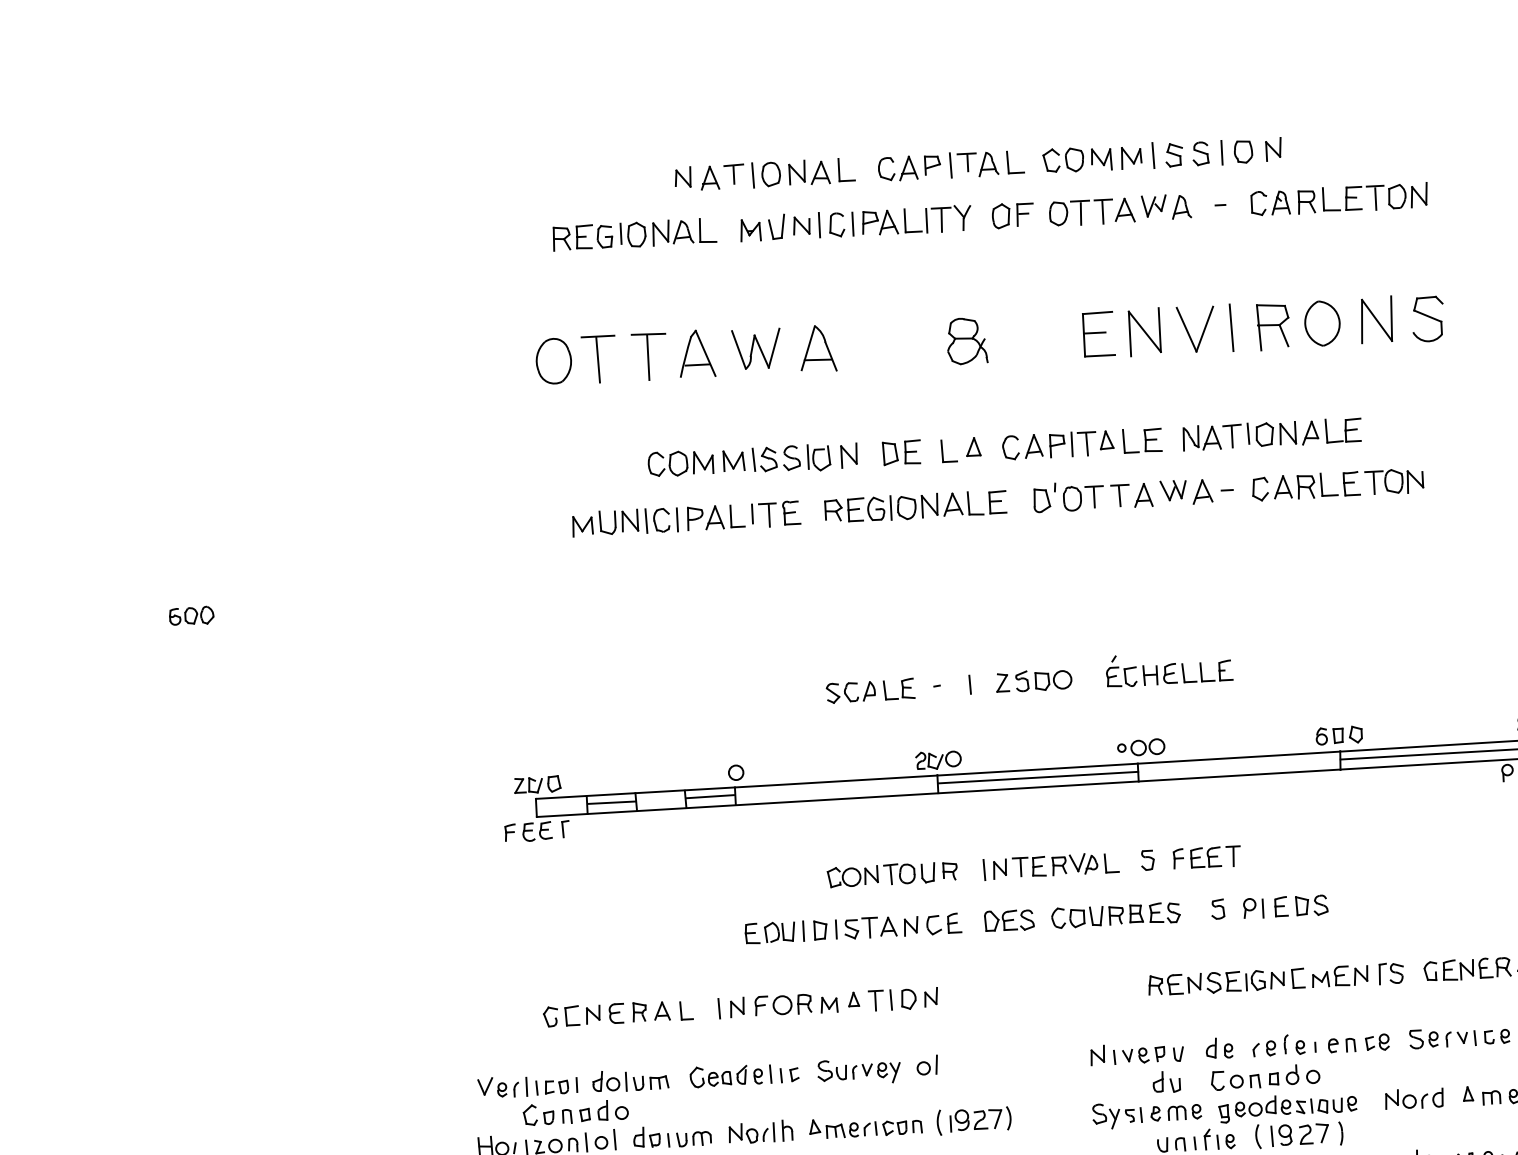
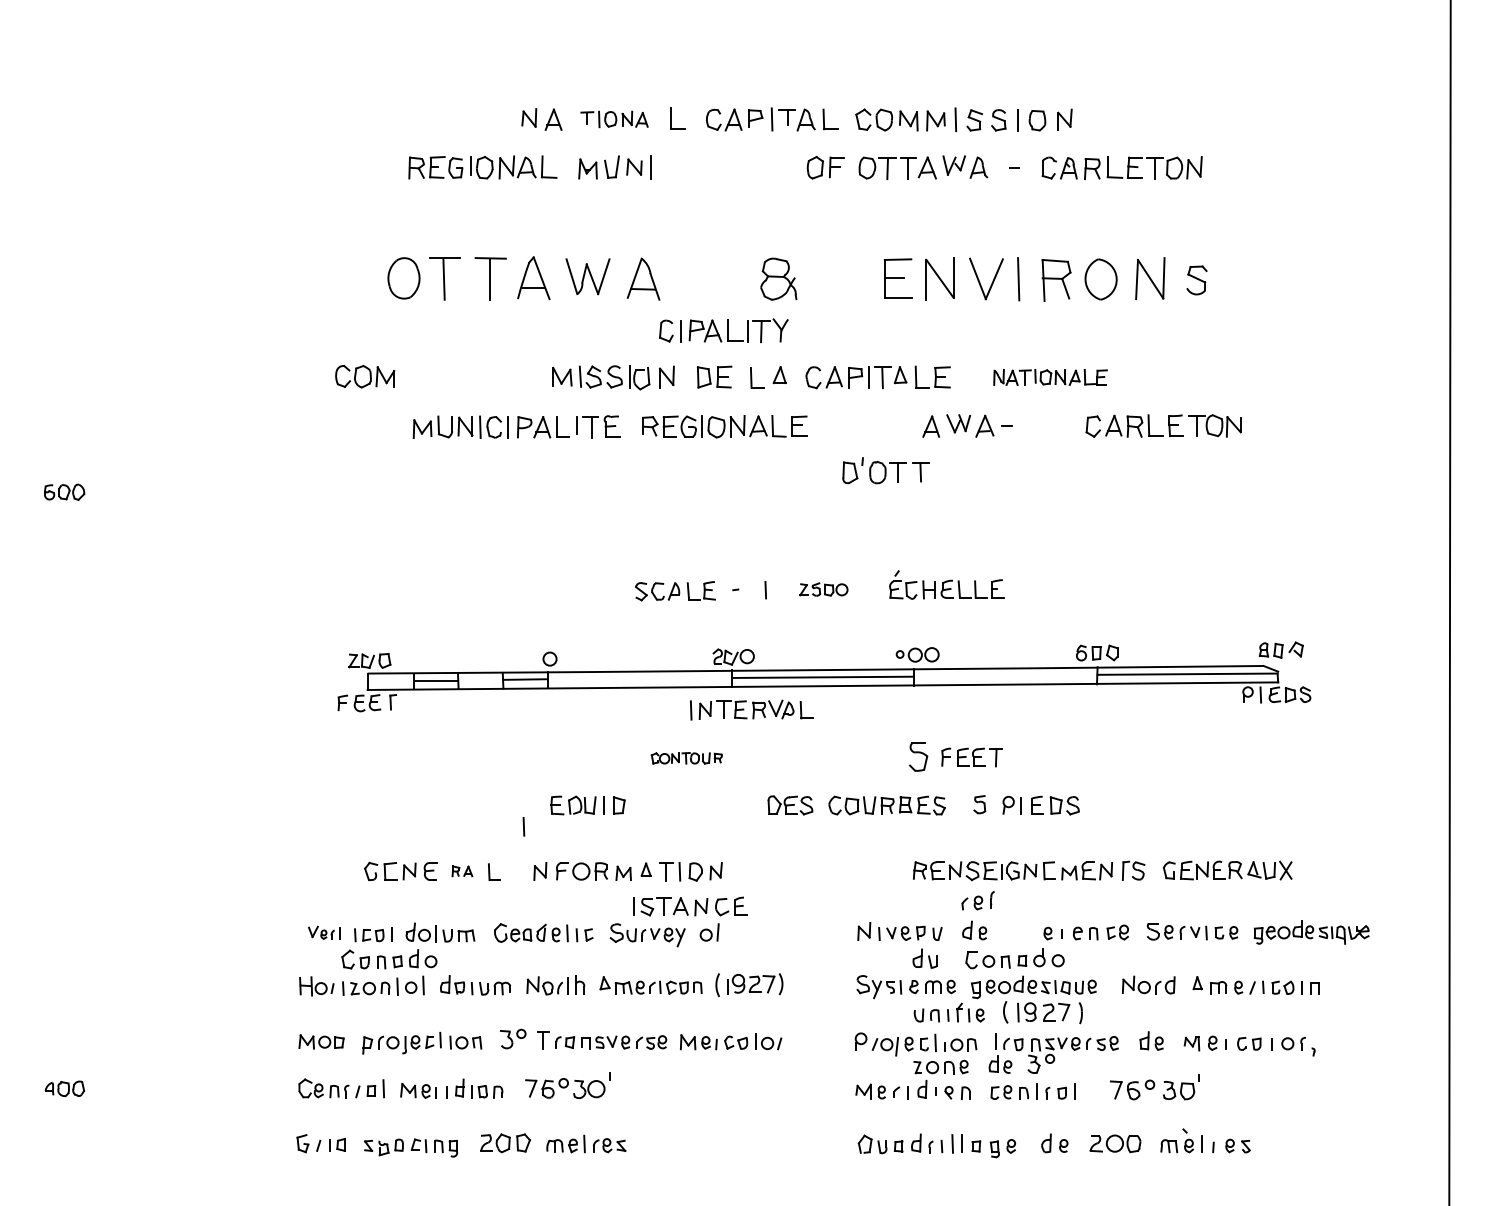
part: (777, 174) -> (614, 119), size x0.7
part: (899, 221) -> (723, 330), moved
part: (1427, 319) -> (1196, 280), size x0.7
part: (1272, 434) -> (1050, 377), size x0.7
part: (681, 463) -> (365, 376), moved
part: (1337, 484) -> (1163, 425), moved
part: (1080, 496) -> (885, 470), moved
part: (1033, 680) -> (823, 589), size x0.7
part: (1147, 860) -> (918, 757), size x1.6
part: (1050, 865) -> (751, 709), moved
part: (892, 874) -> (686, 758), size x0.6
part: (899, 926) -> (690, 906), moved
line: (718, 1008) -> (523, 826), moved
part: (651, 1011) -> (462, 871), size x0.6
part: (1269, 1045) -> (977, 900), moved
part: (501, 1086) -> (323, 932), size x0.7

